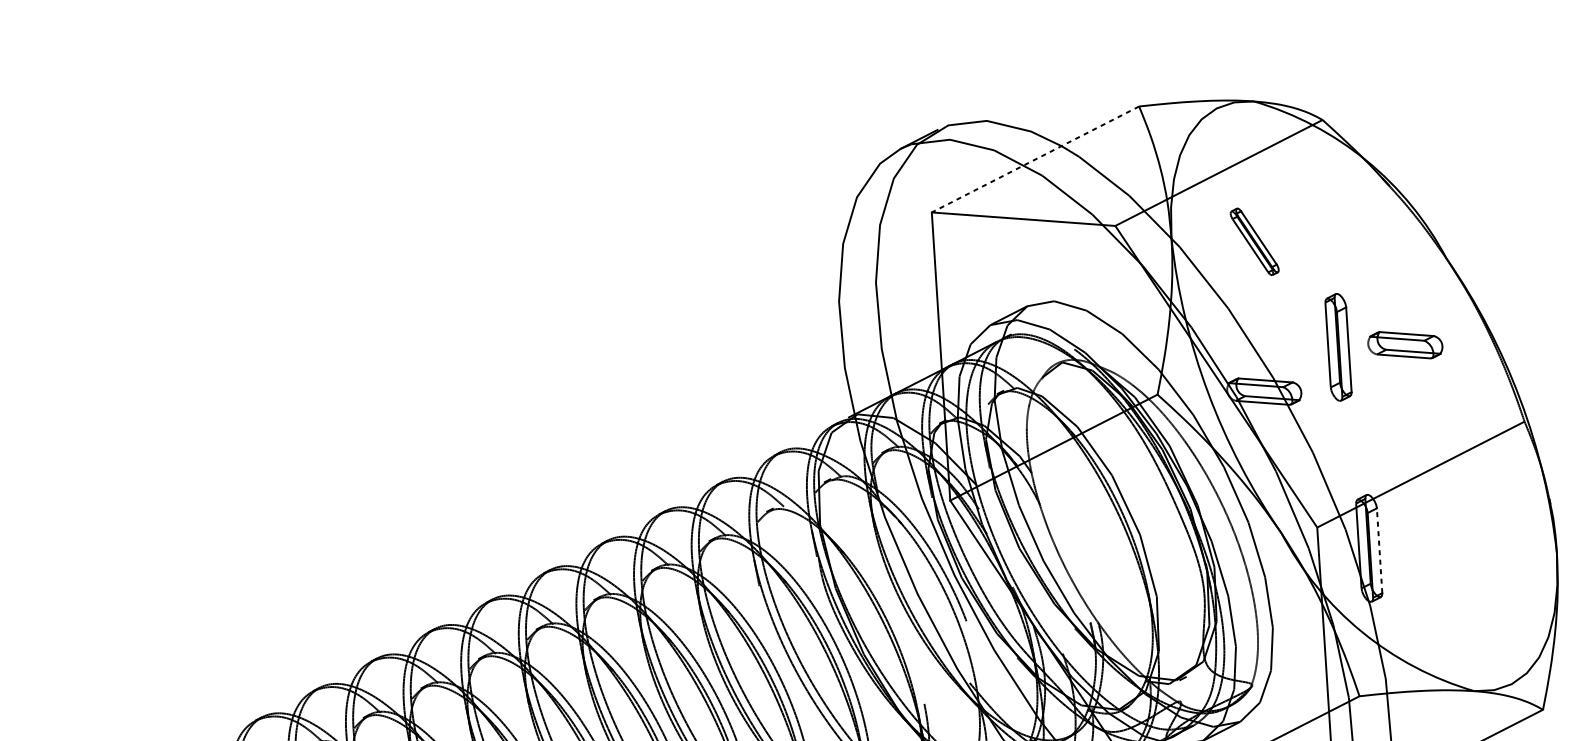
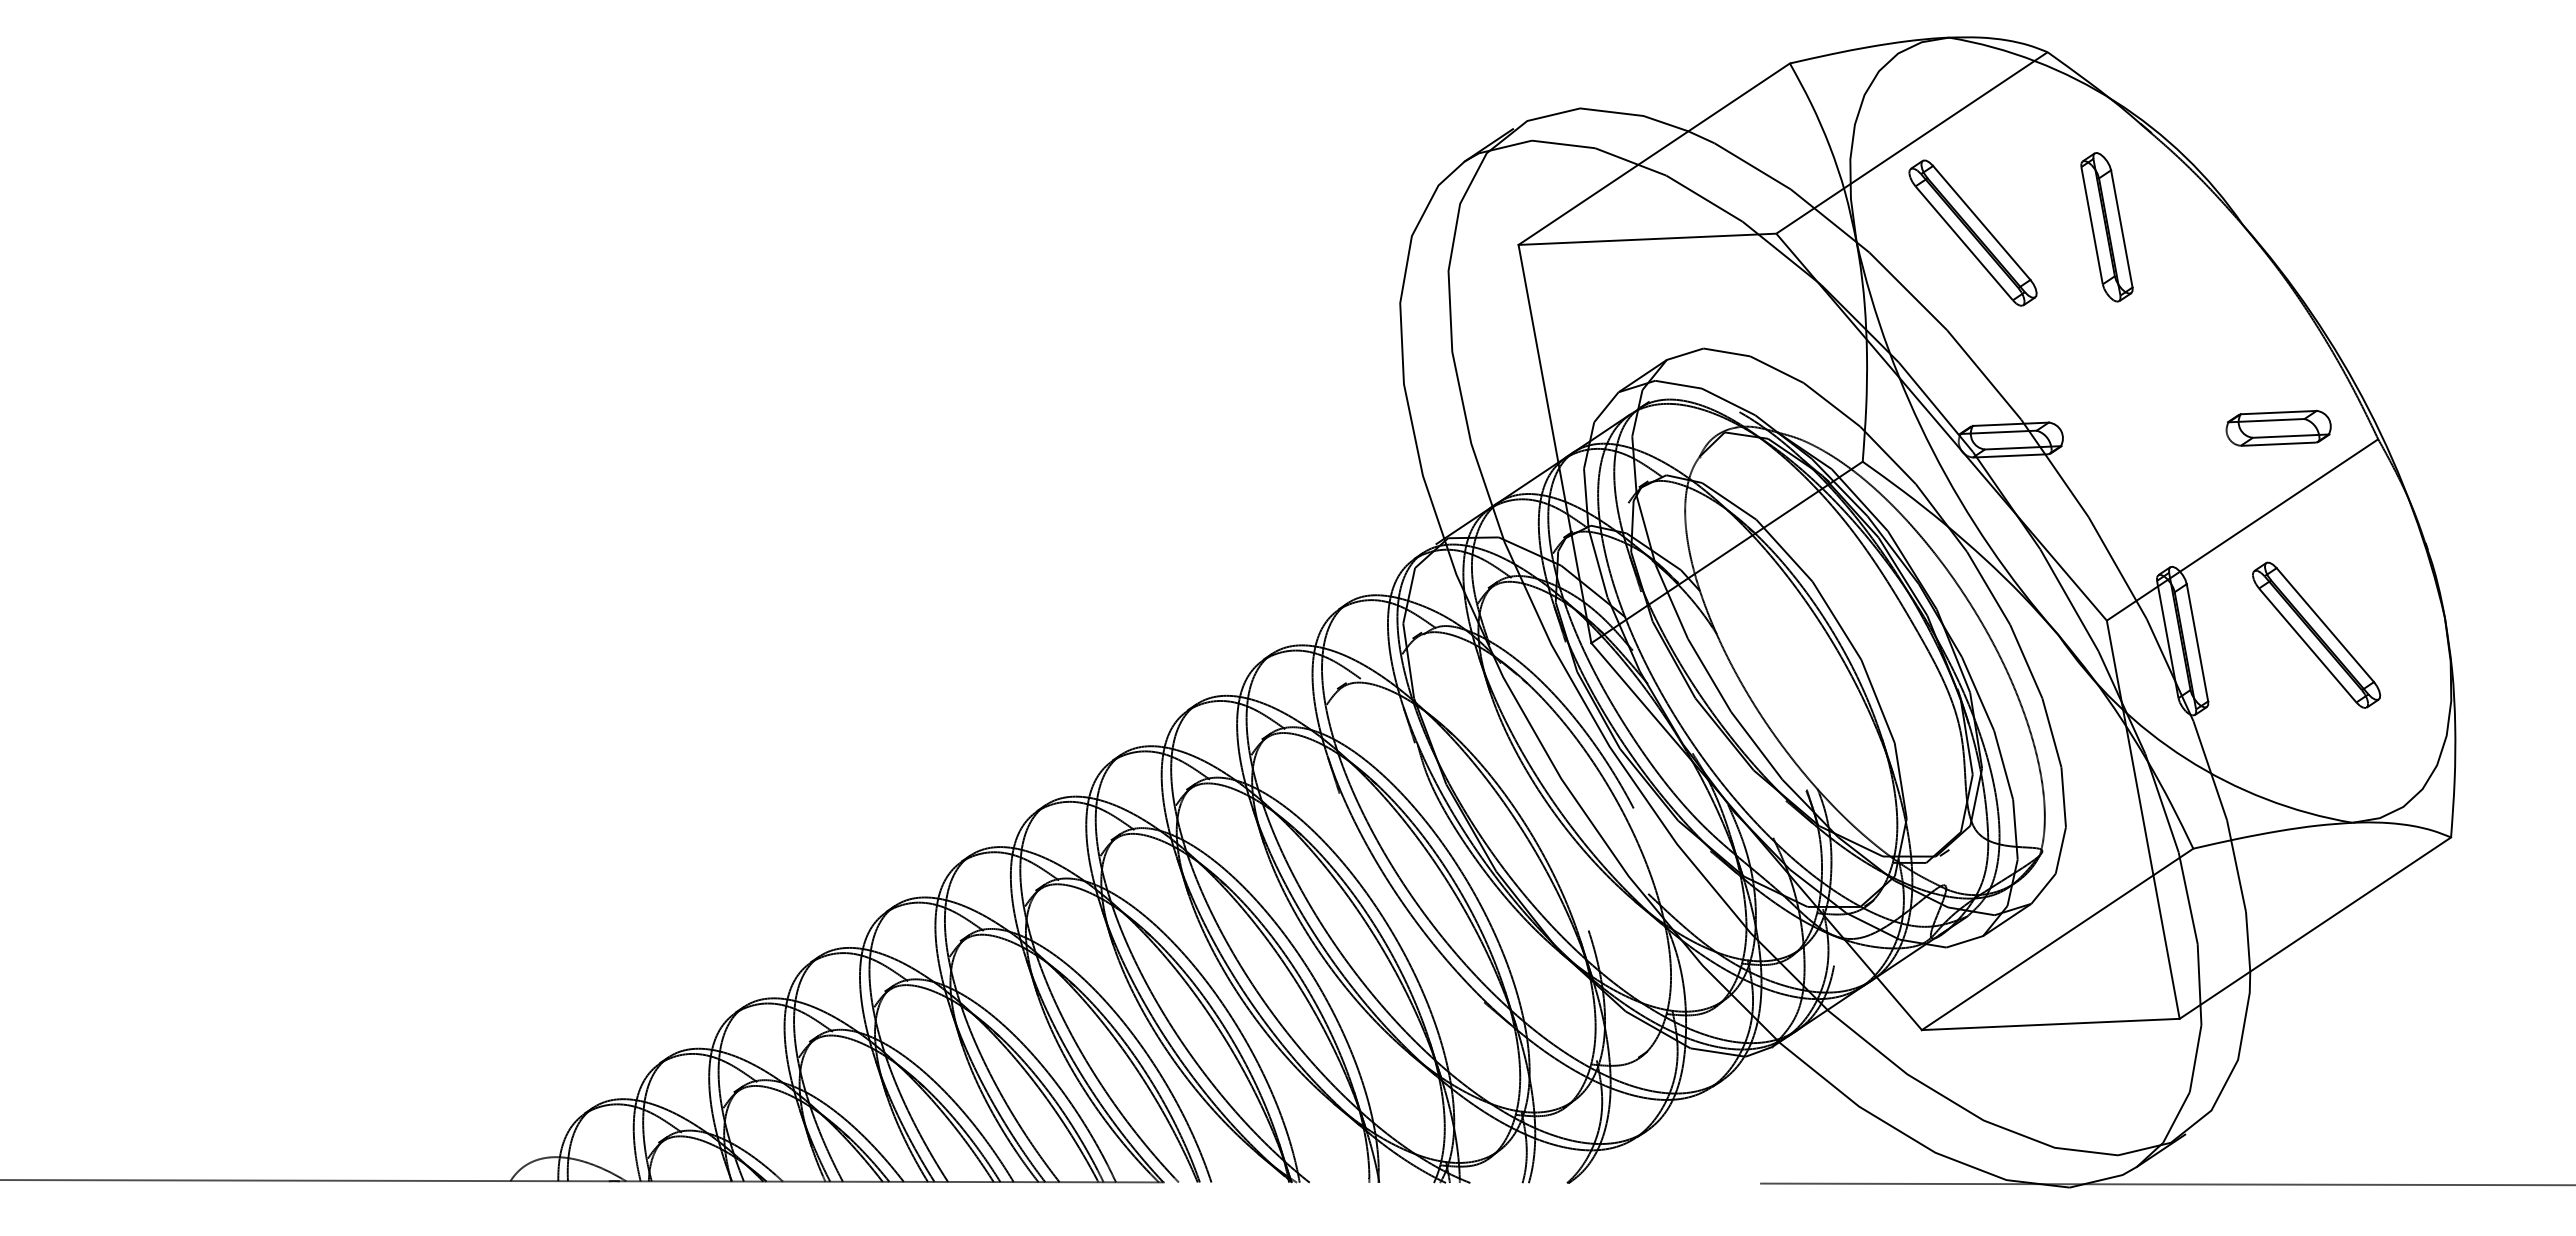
line: (1034, 159) -> (1653, 154), dashed -> solid
part: (1254, 241) -> (1972, 232), size x1.67
part: (1405, 344) -> (2278, 427), moved
part: (1338, 347) -> (2106, 227), moved
line: (1379, 550) -> (2197, 642), dashed -> solid
part: (1464, 554) -> (2316, 634), added

